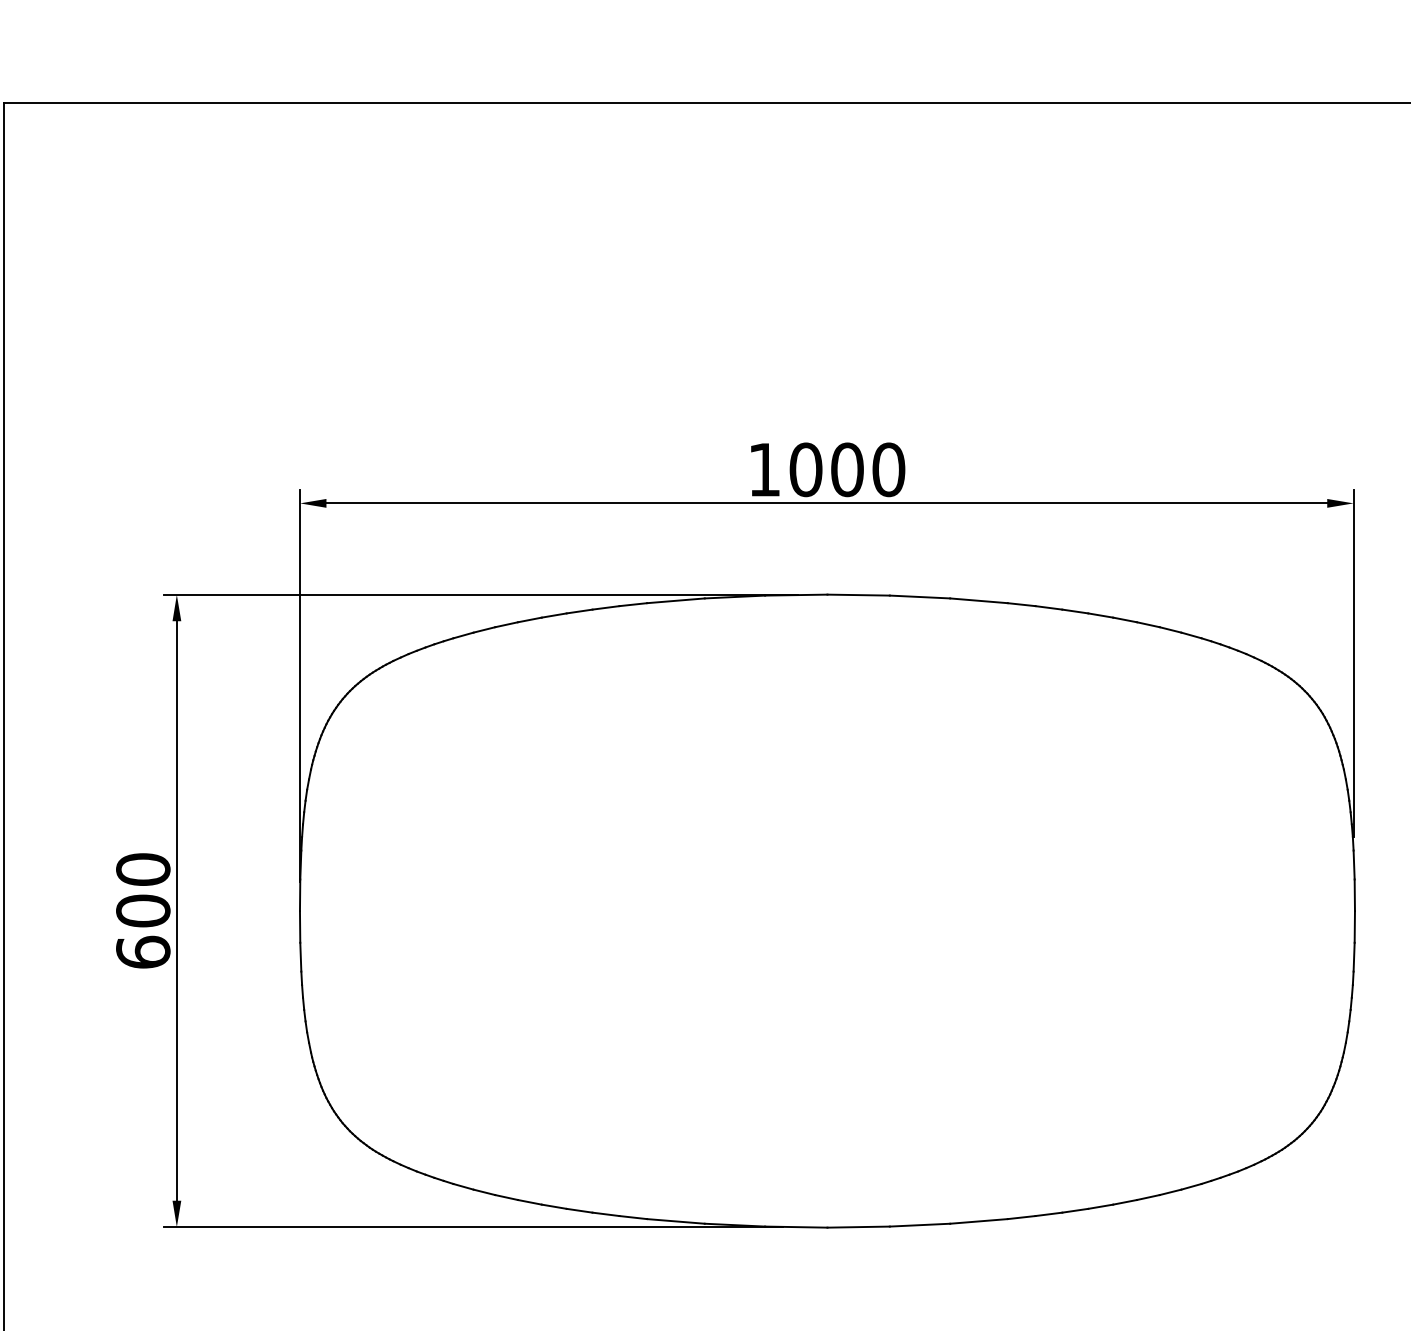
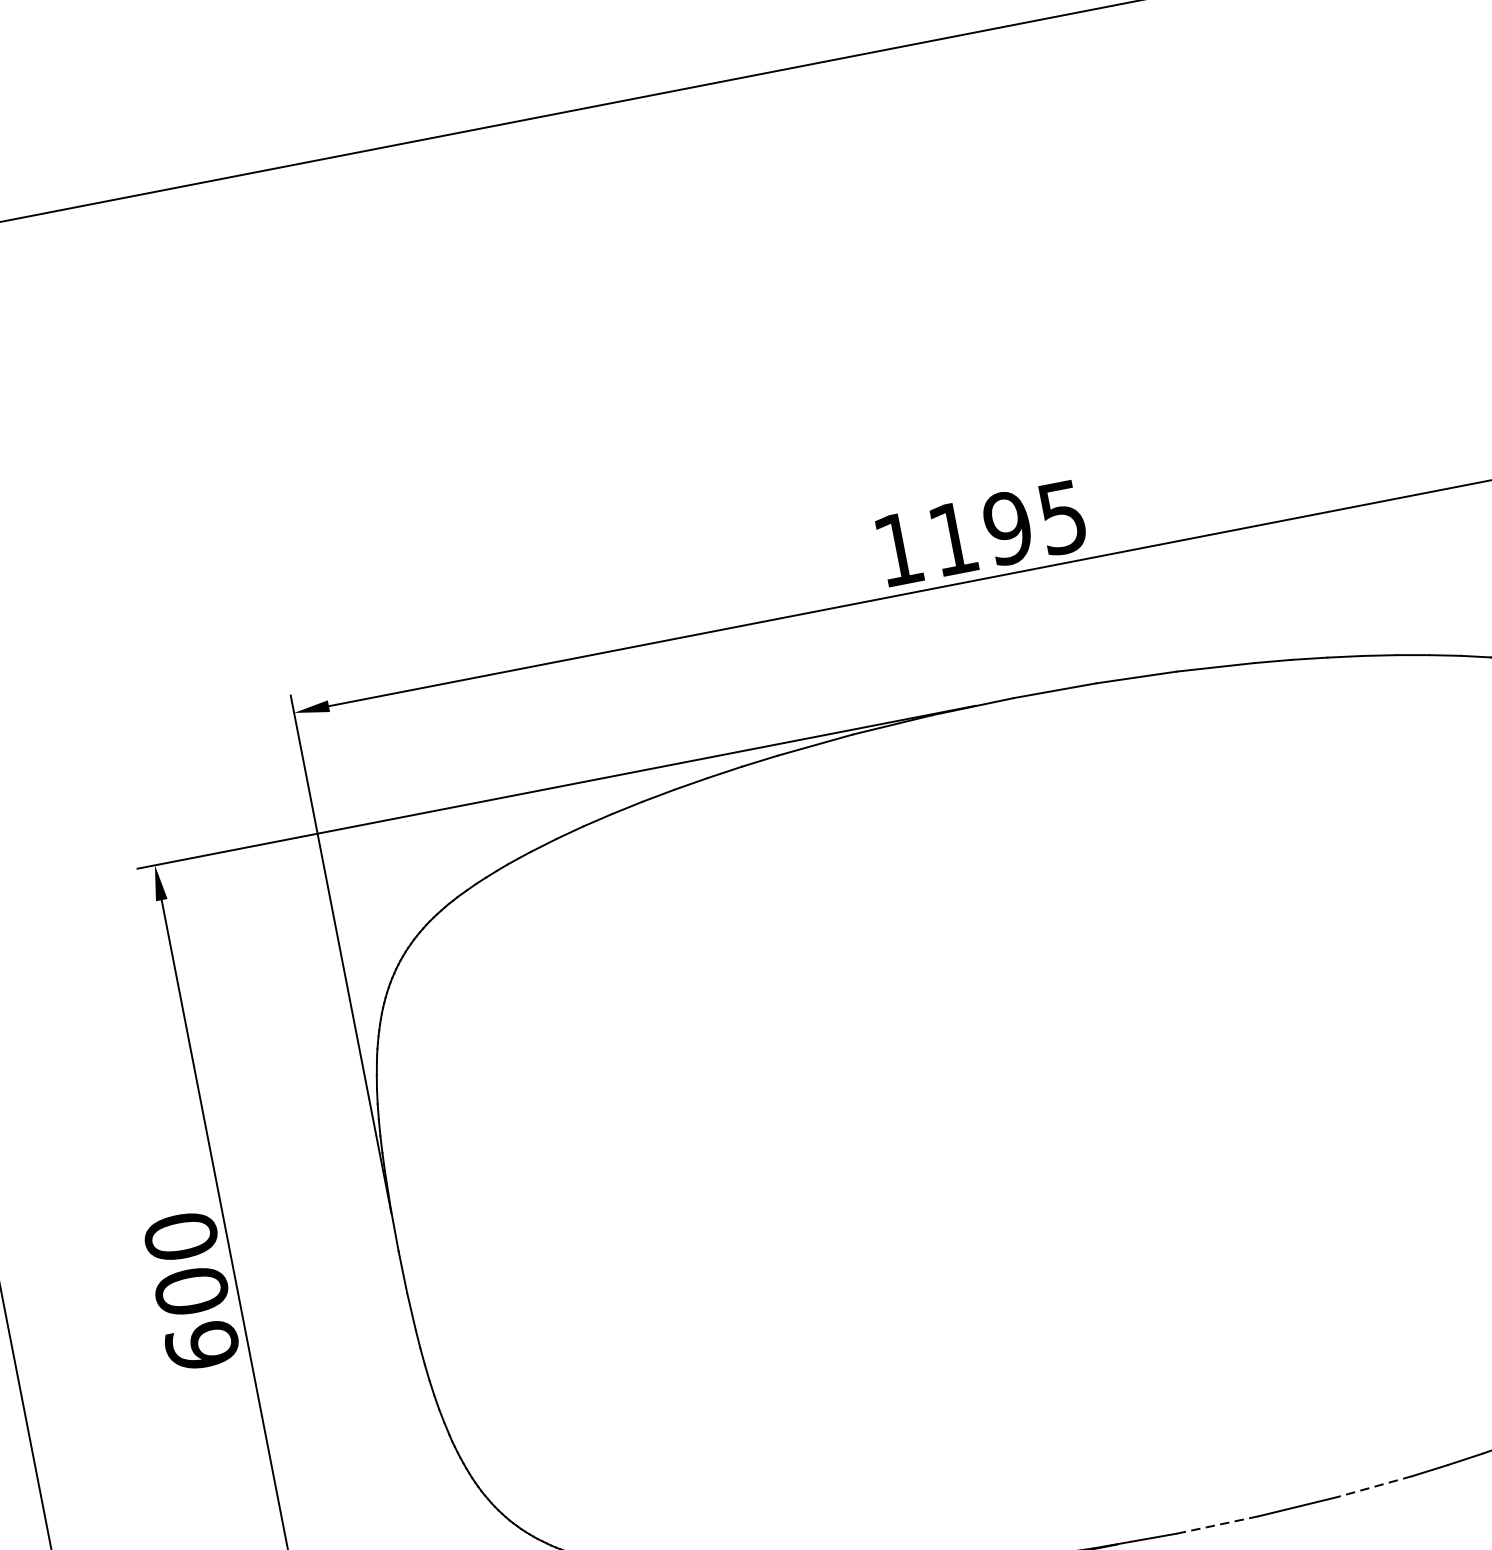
text: (847, 469) -> (1008, 527), 1000 -> 1195
line: (978, 1221) -> (1374, 1486), solid -> dashed
line: (858, 1227) -> (1217, 1525), solid -> dashed

